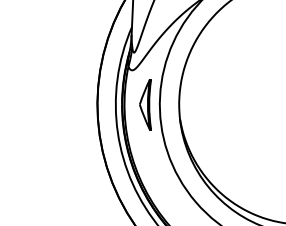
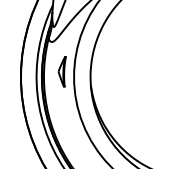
part: (145, 104) -> (61, 71), size x0.7

